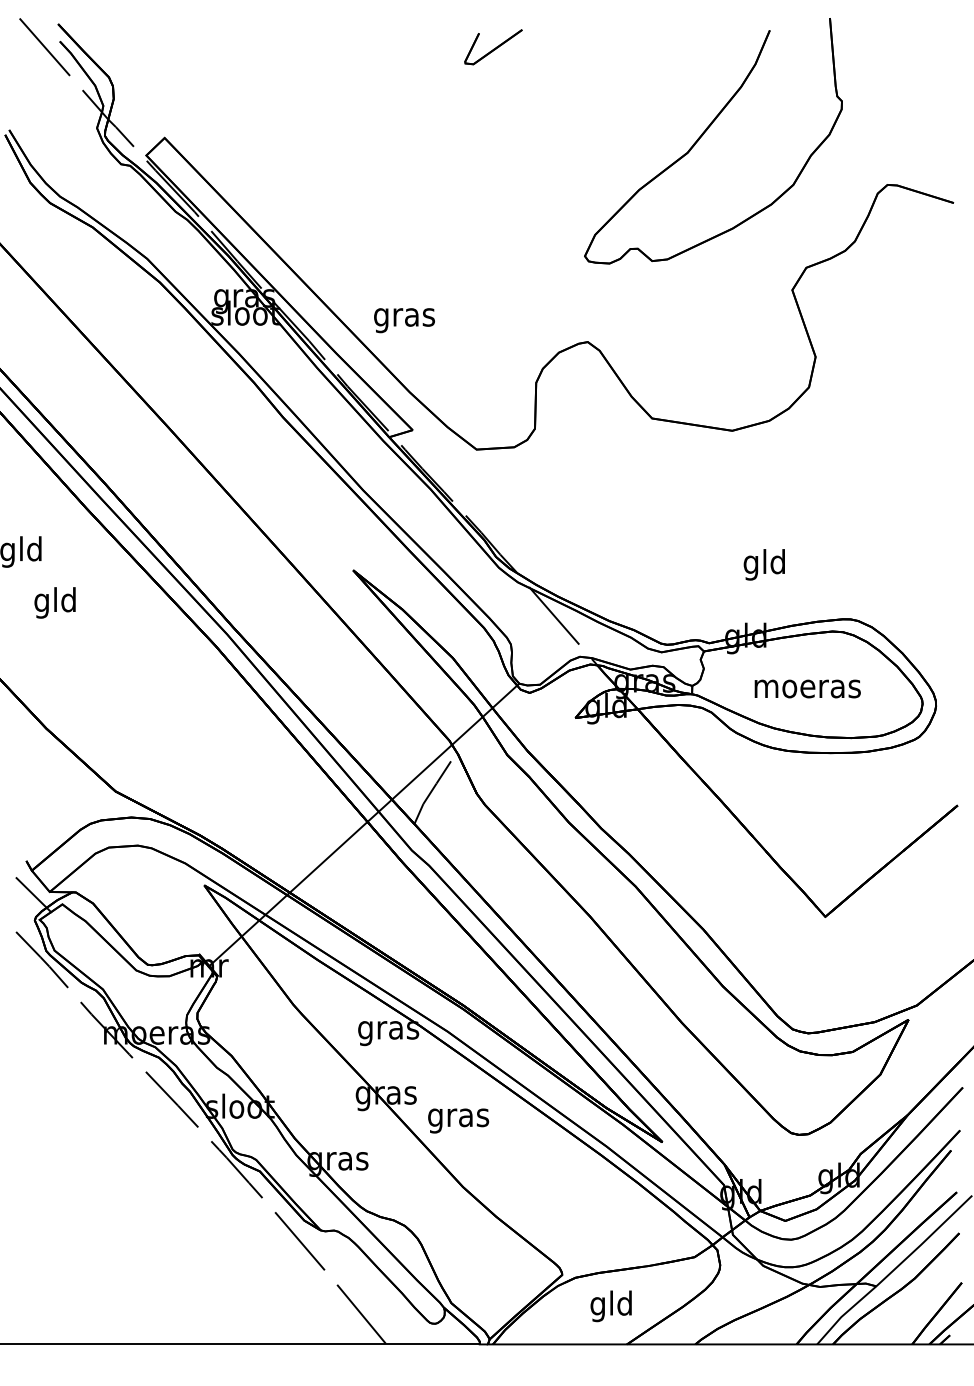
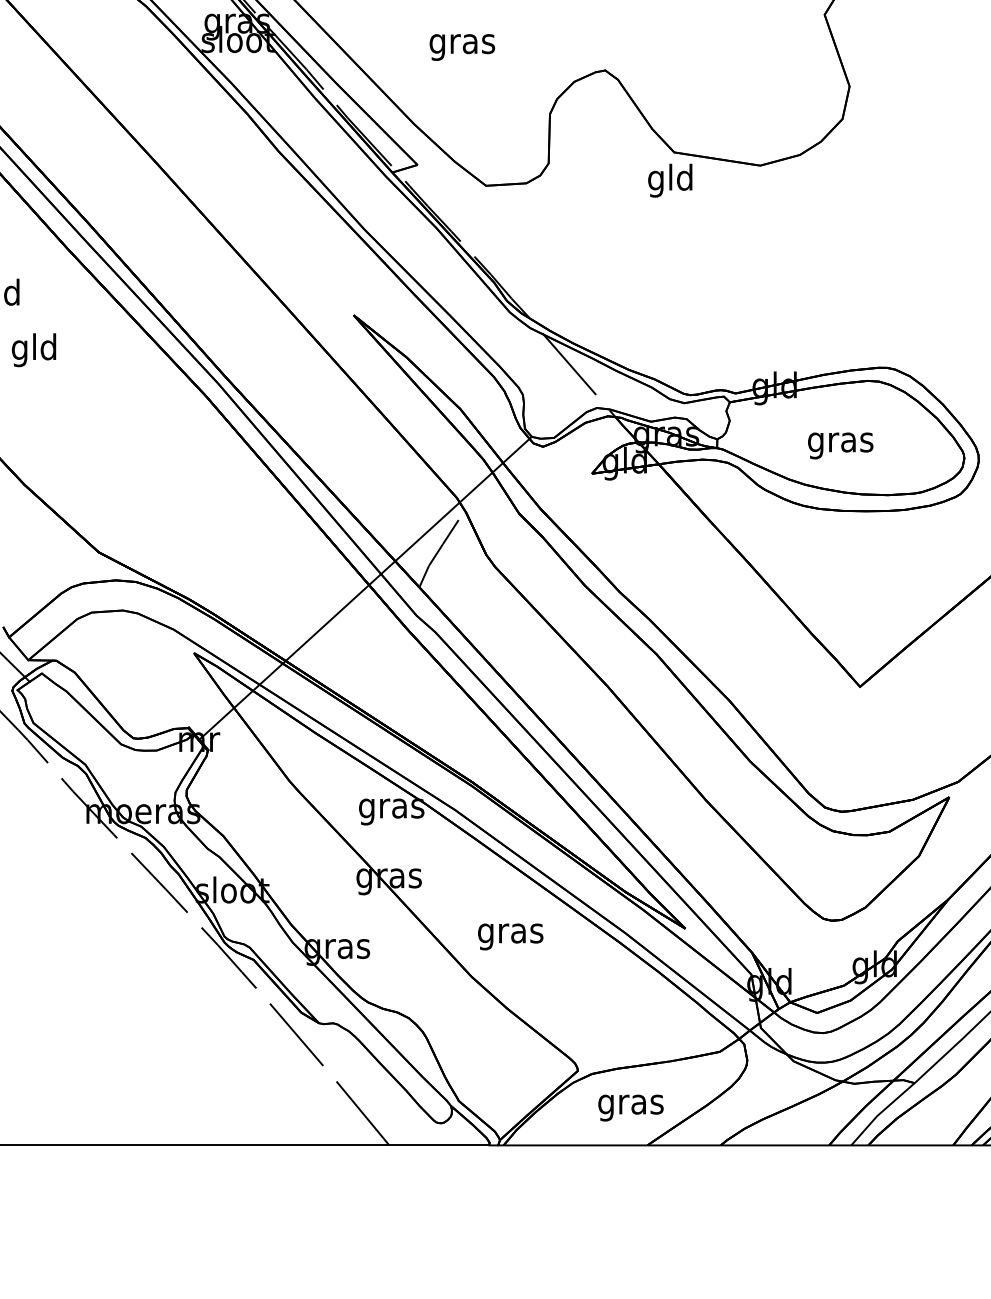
text: (404, 320) -> (462, 47), moved
text: (763, 564) -> (669, 180), moved
text: (807, 691) -> (840, 445), moeras -> gras
text: (458, 1120) -> (510, 936), moved
text: (611, 1306) -> (630, 1104), gld -> gras

